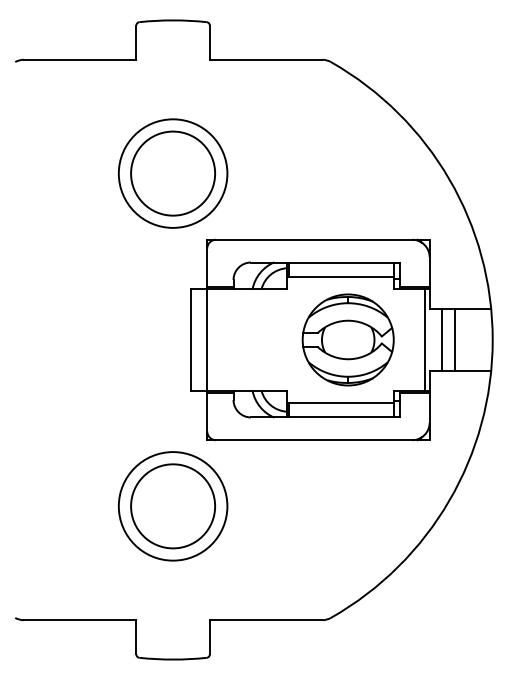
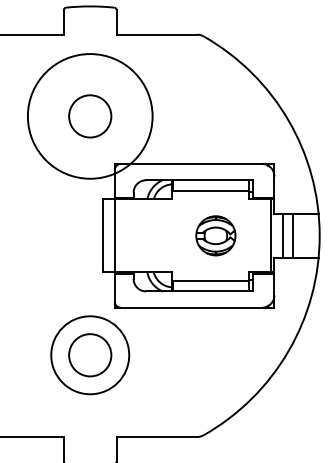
circle: (172, 173) -> (89, 116), size x1.6
circle: (173, 173) -> (90, 116), size x0.7
part: (347, 339) -> (215, 235), size x0.6
circle: (173, 506) -> (90, 355), size x0.7

